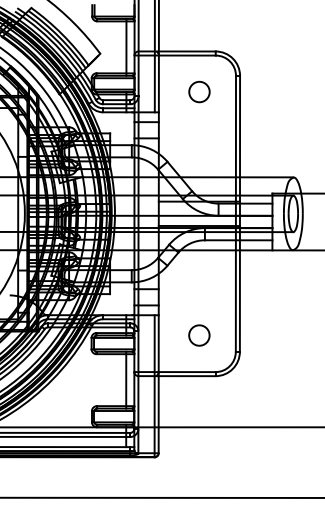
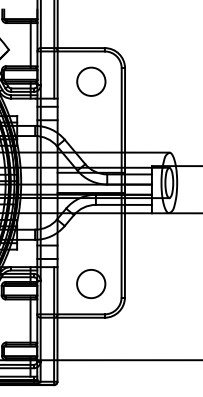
circle: (199, 91) -> (91, 81), size x1.67
circle: (199, 335) -> (91, 283), size x1.67

